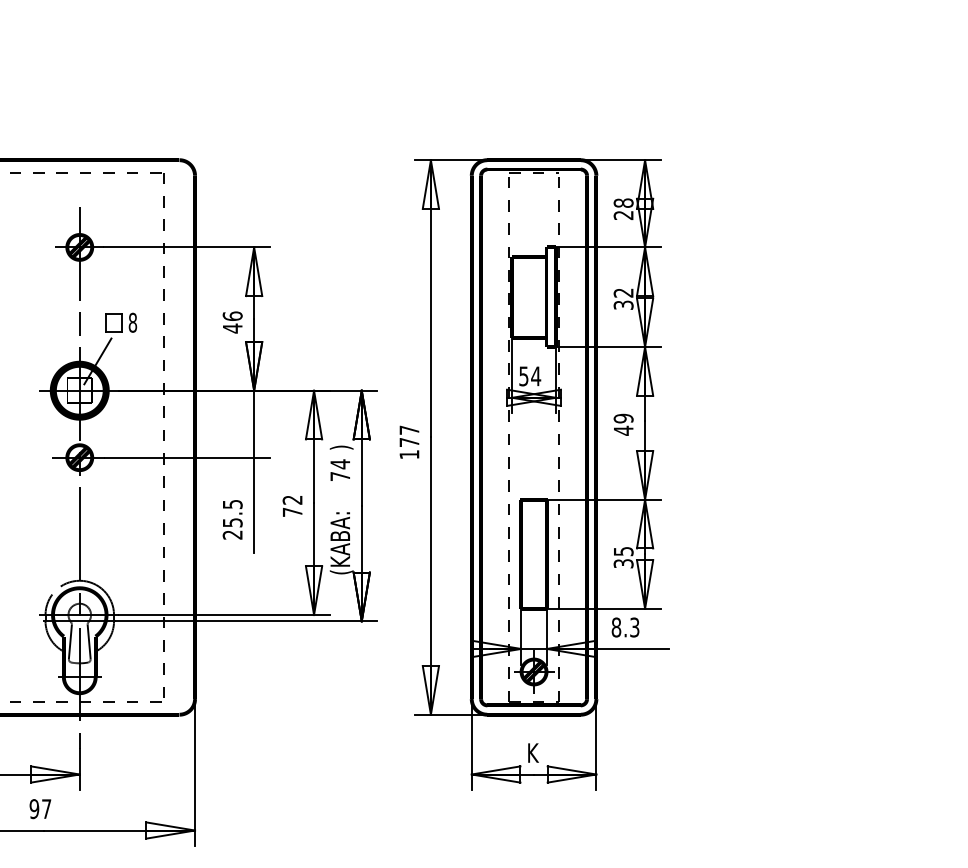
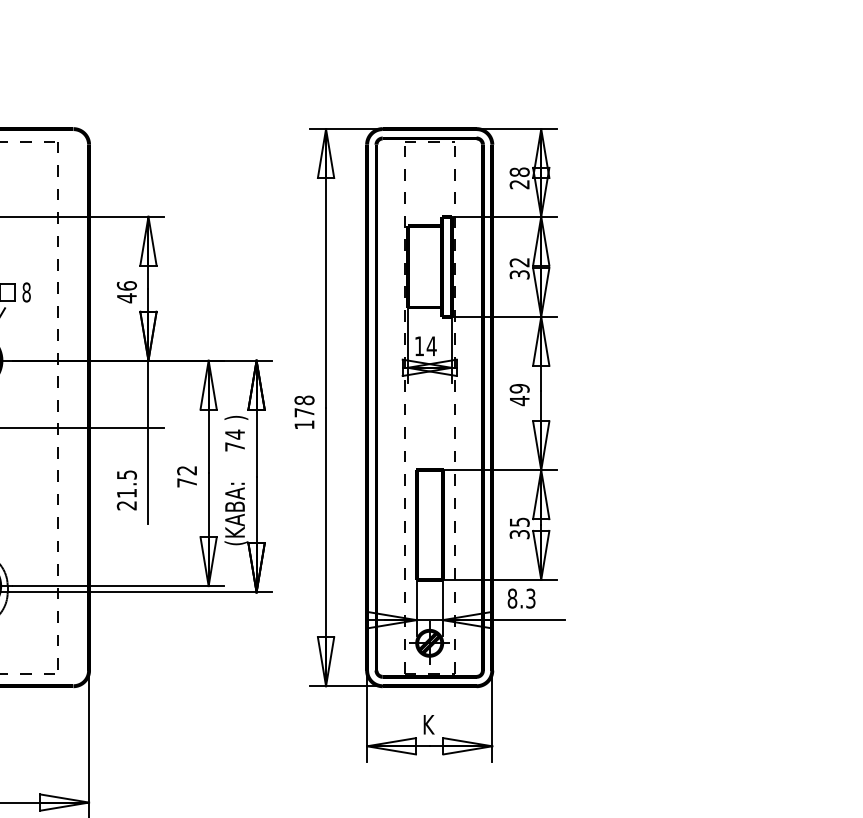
text: (523, 376) -> (419, 346), 54 -> 14
text: (409, 429) -> (304, 399), 177 -> 178
text: (232, 522) -> (126, 493), 25.5 -> 21.5

